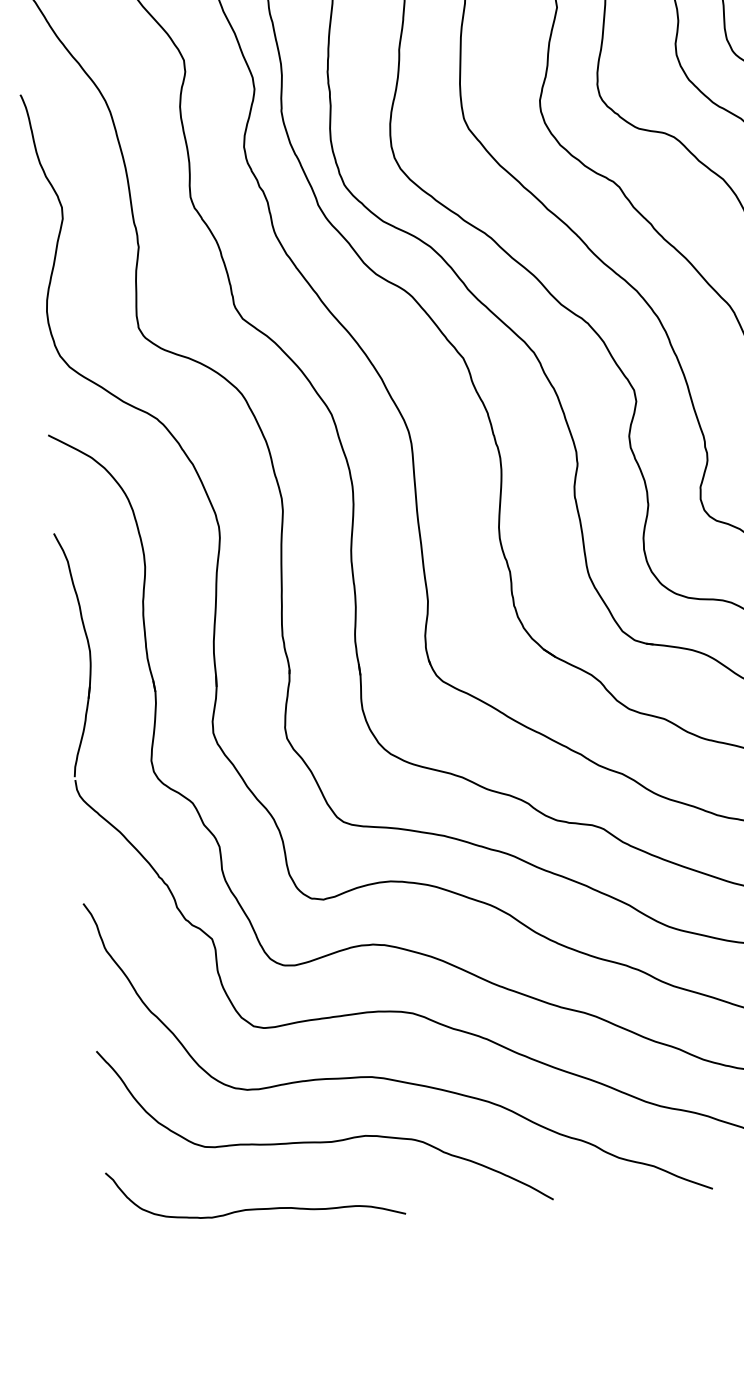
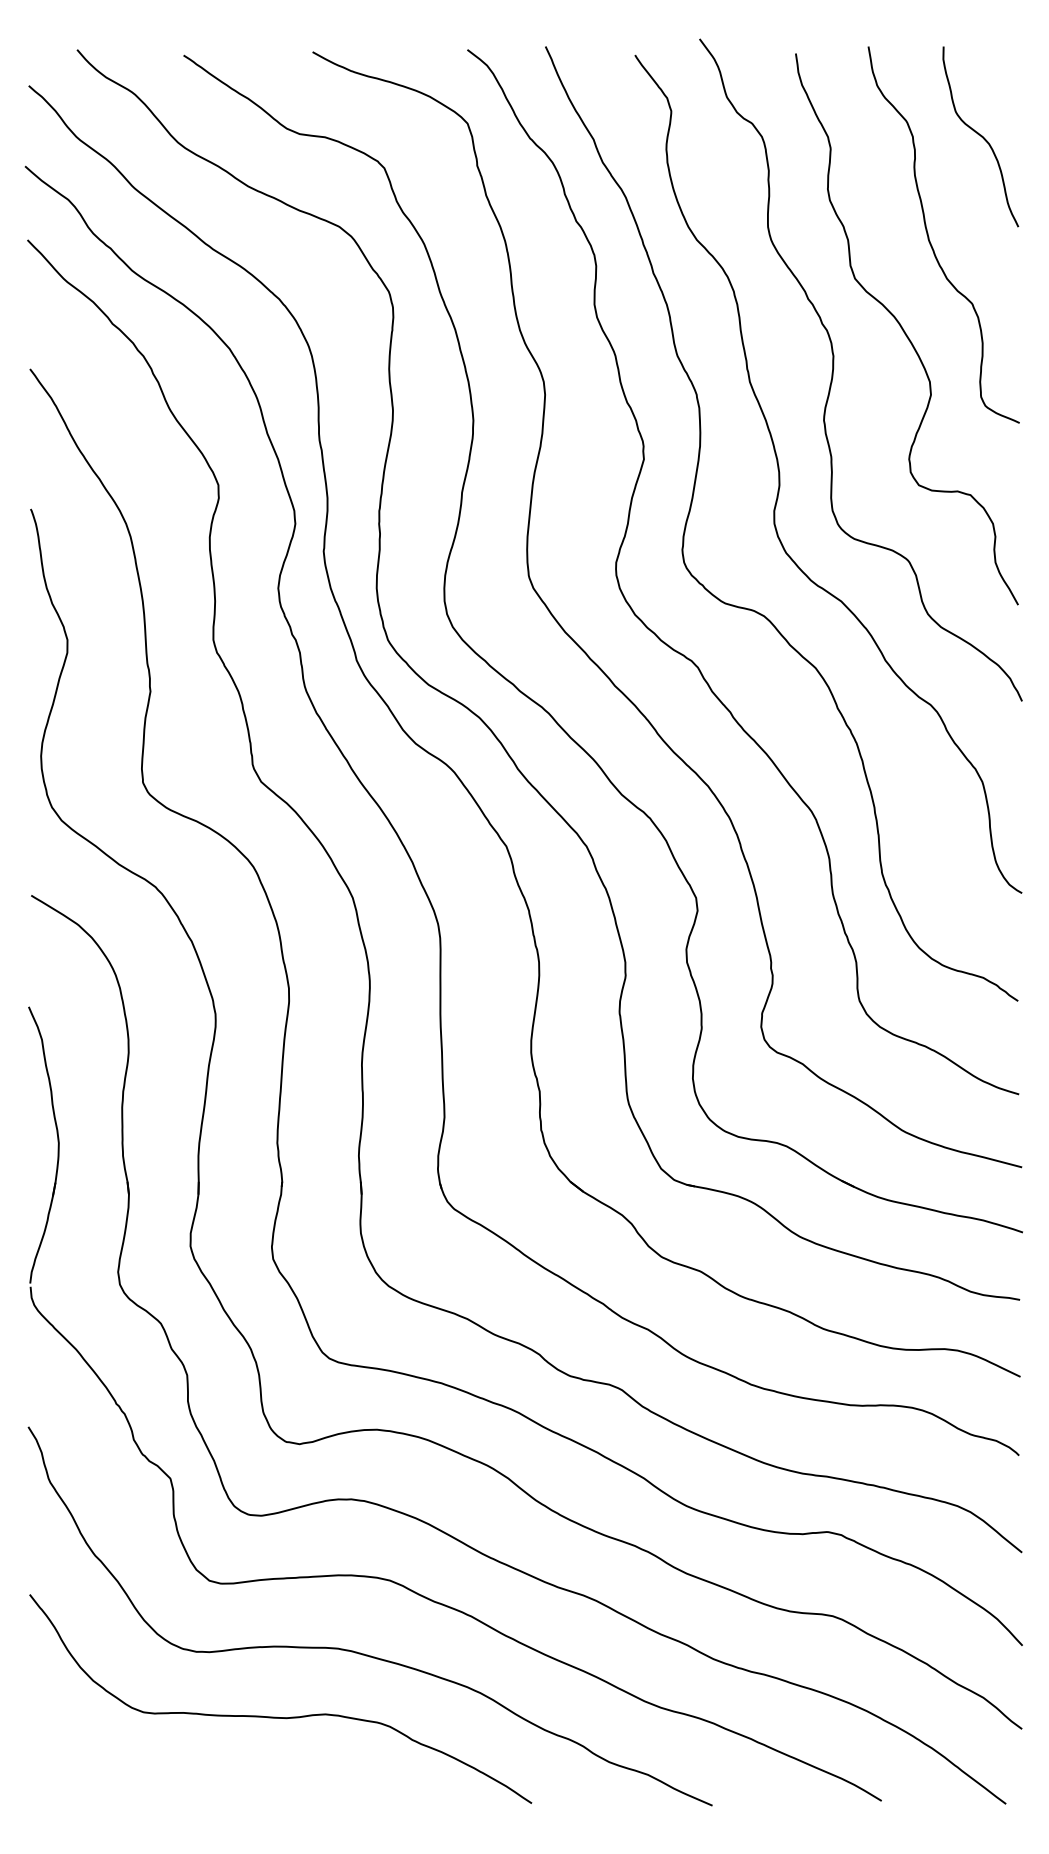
curve: (256, 1208) -> (196, 1786), removed

